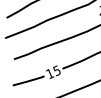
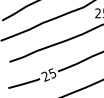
text: (48, 73) -> (44, 76), 15 -> 25

